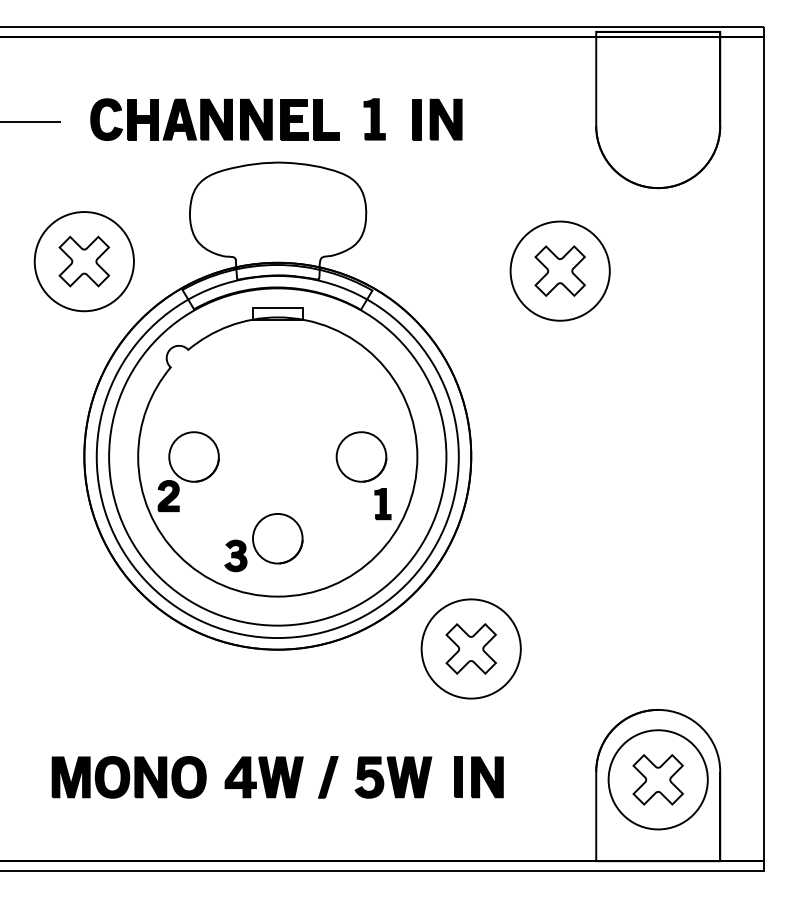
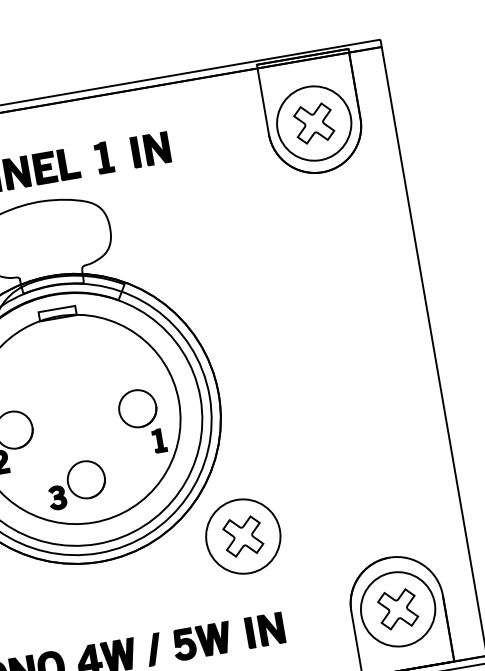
part: (559, 270) -> (313, 123), moved

